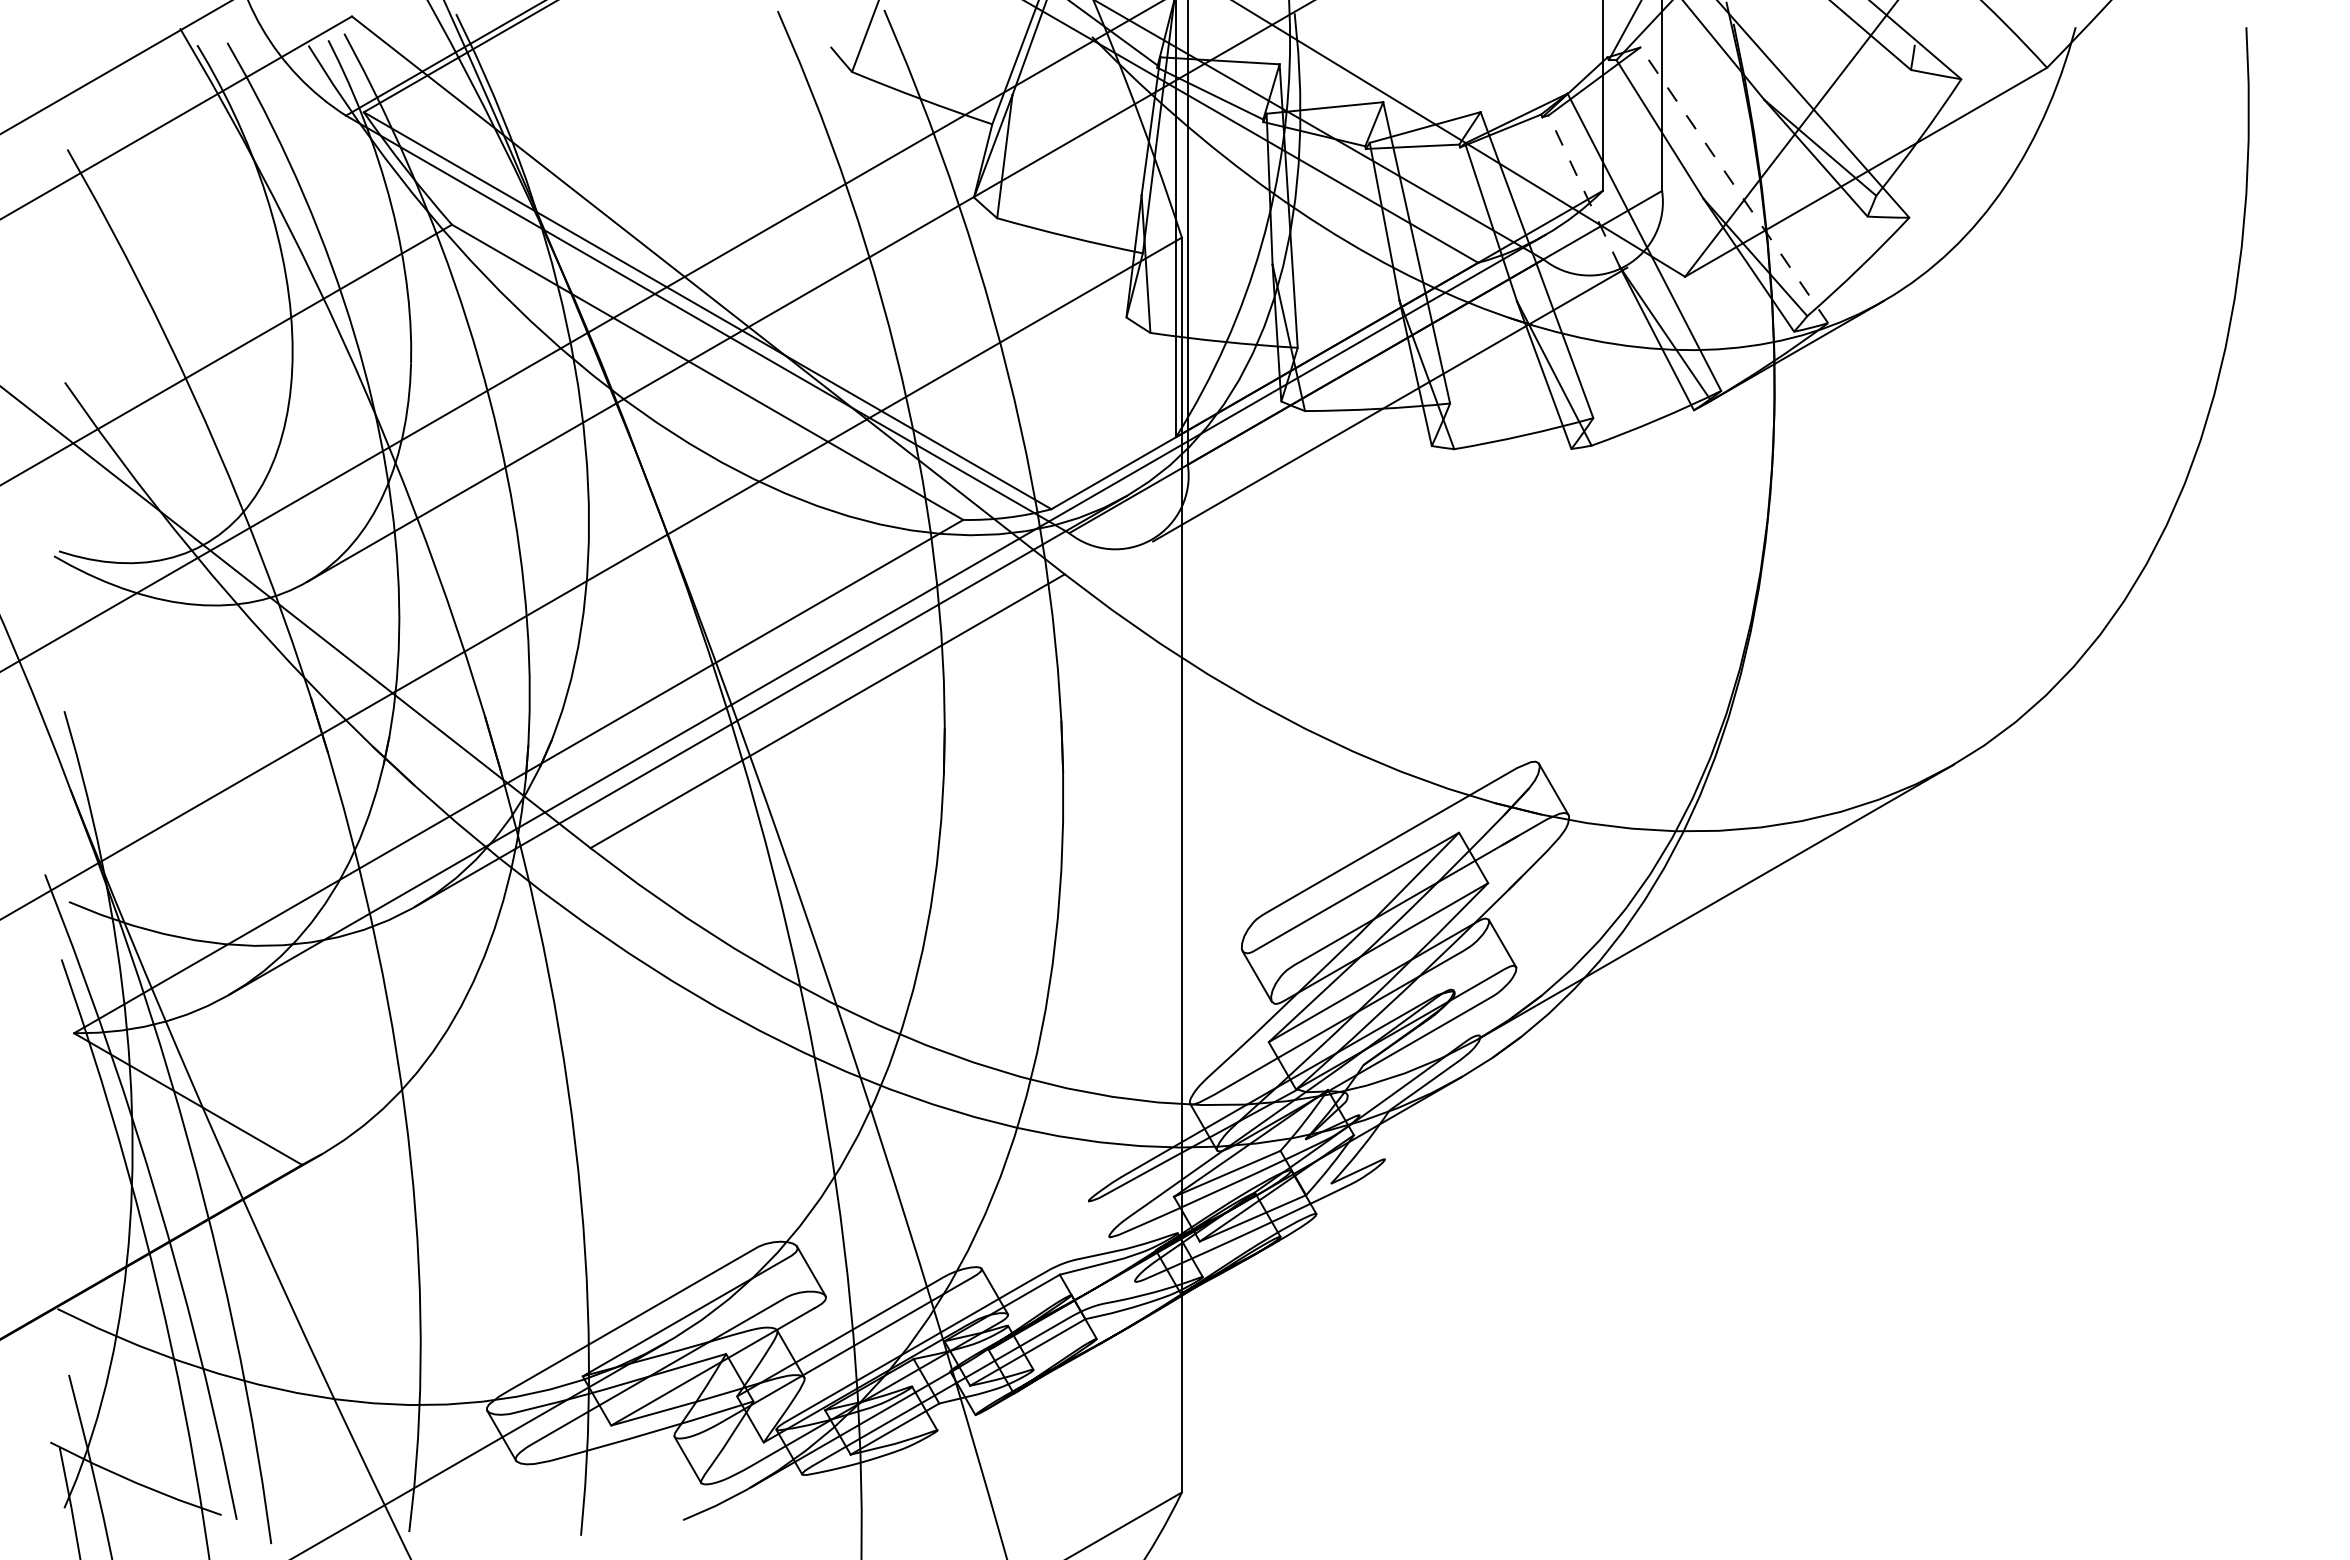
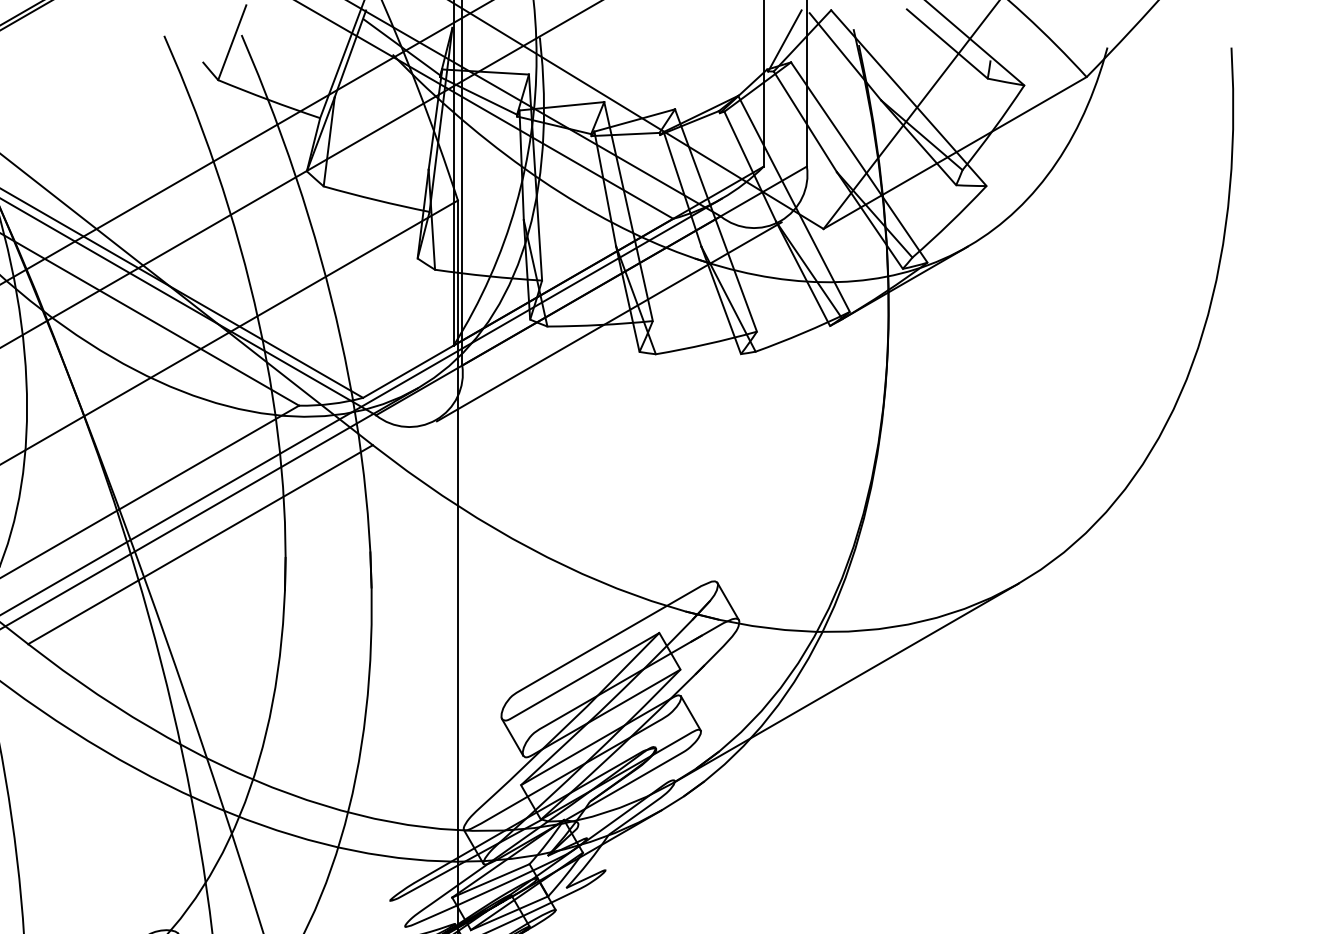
line: (1734, 185) -> (859, 162), dashed -> solid
line: (1584, 191) -> (750, 166), dashed -> solid

